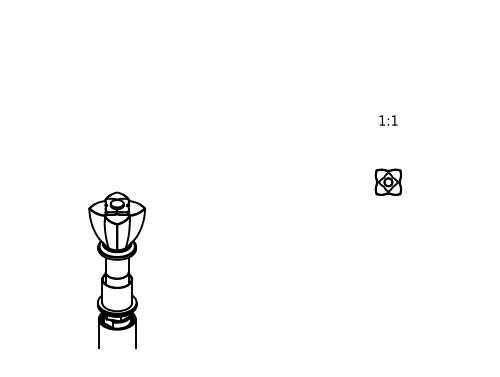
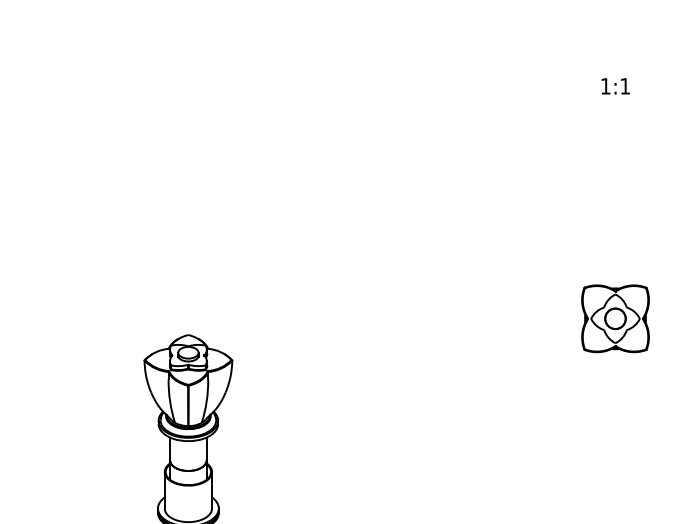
text: (388, 120) -> (615, 86), moved
part: (388, 182) -> (615, 319), size x1.67

